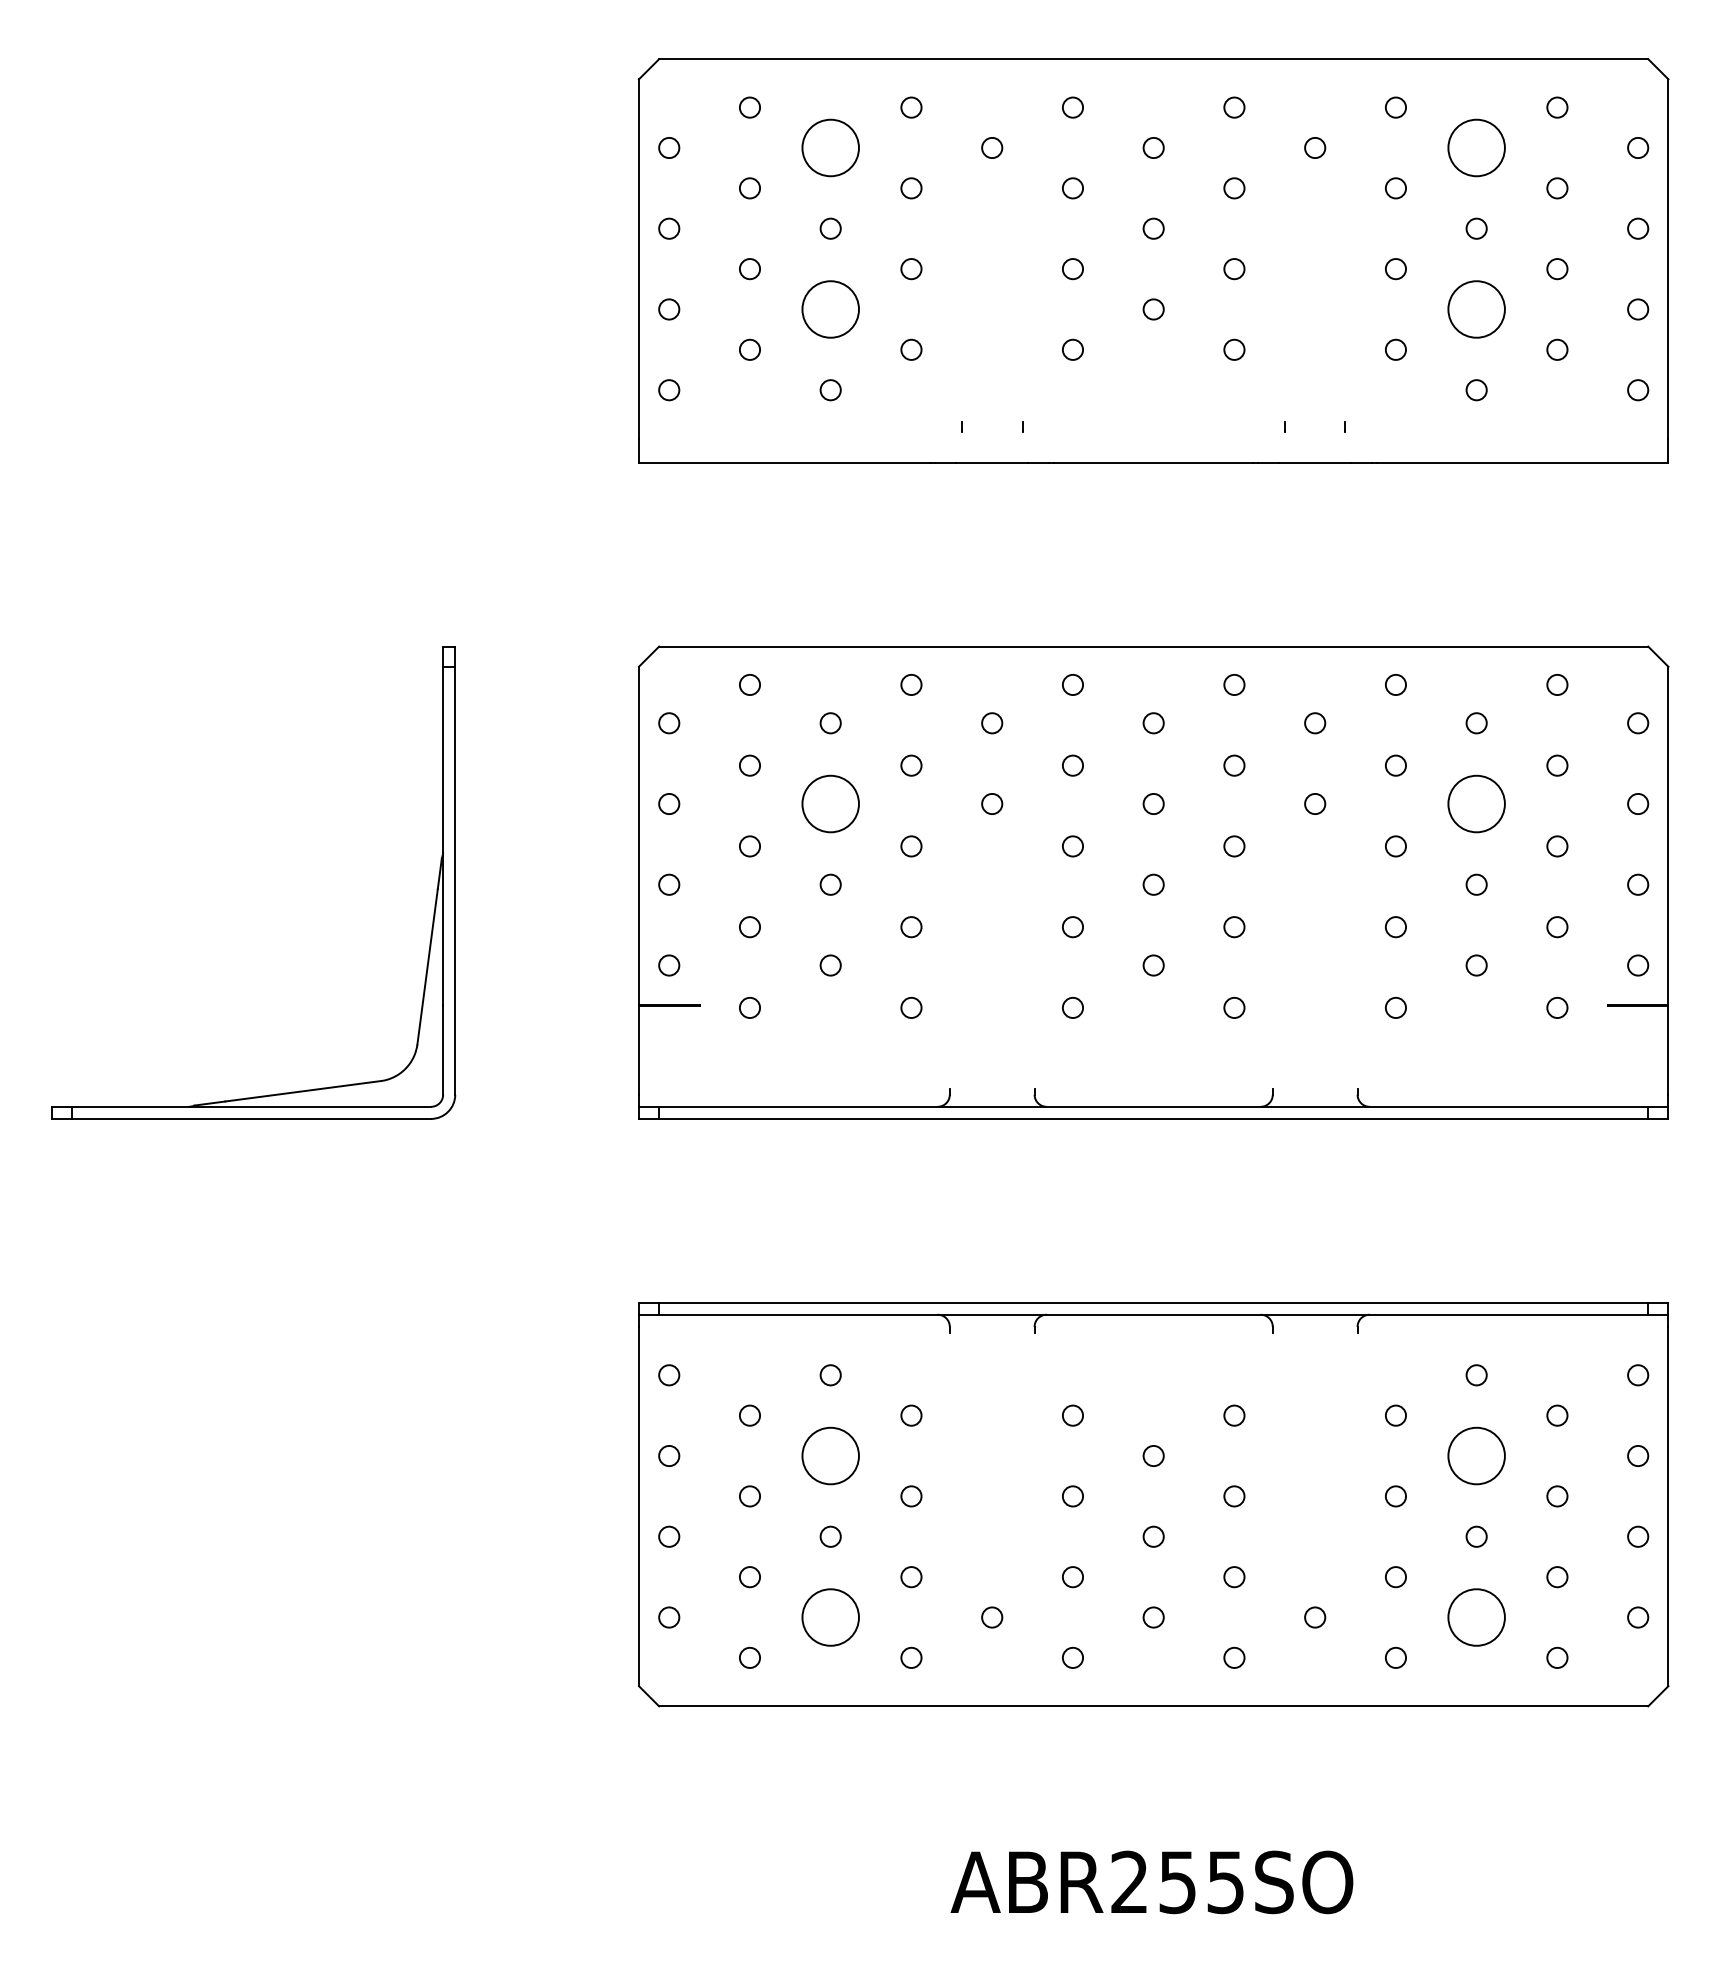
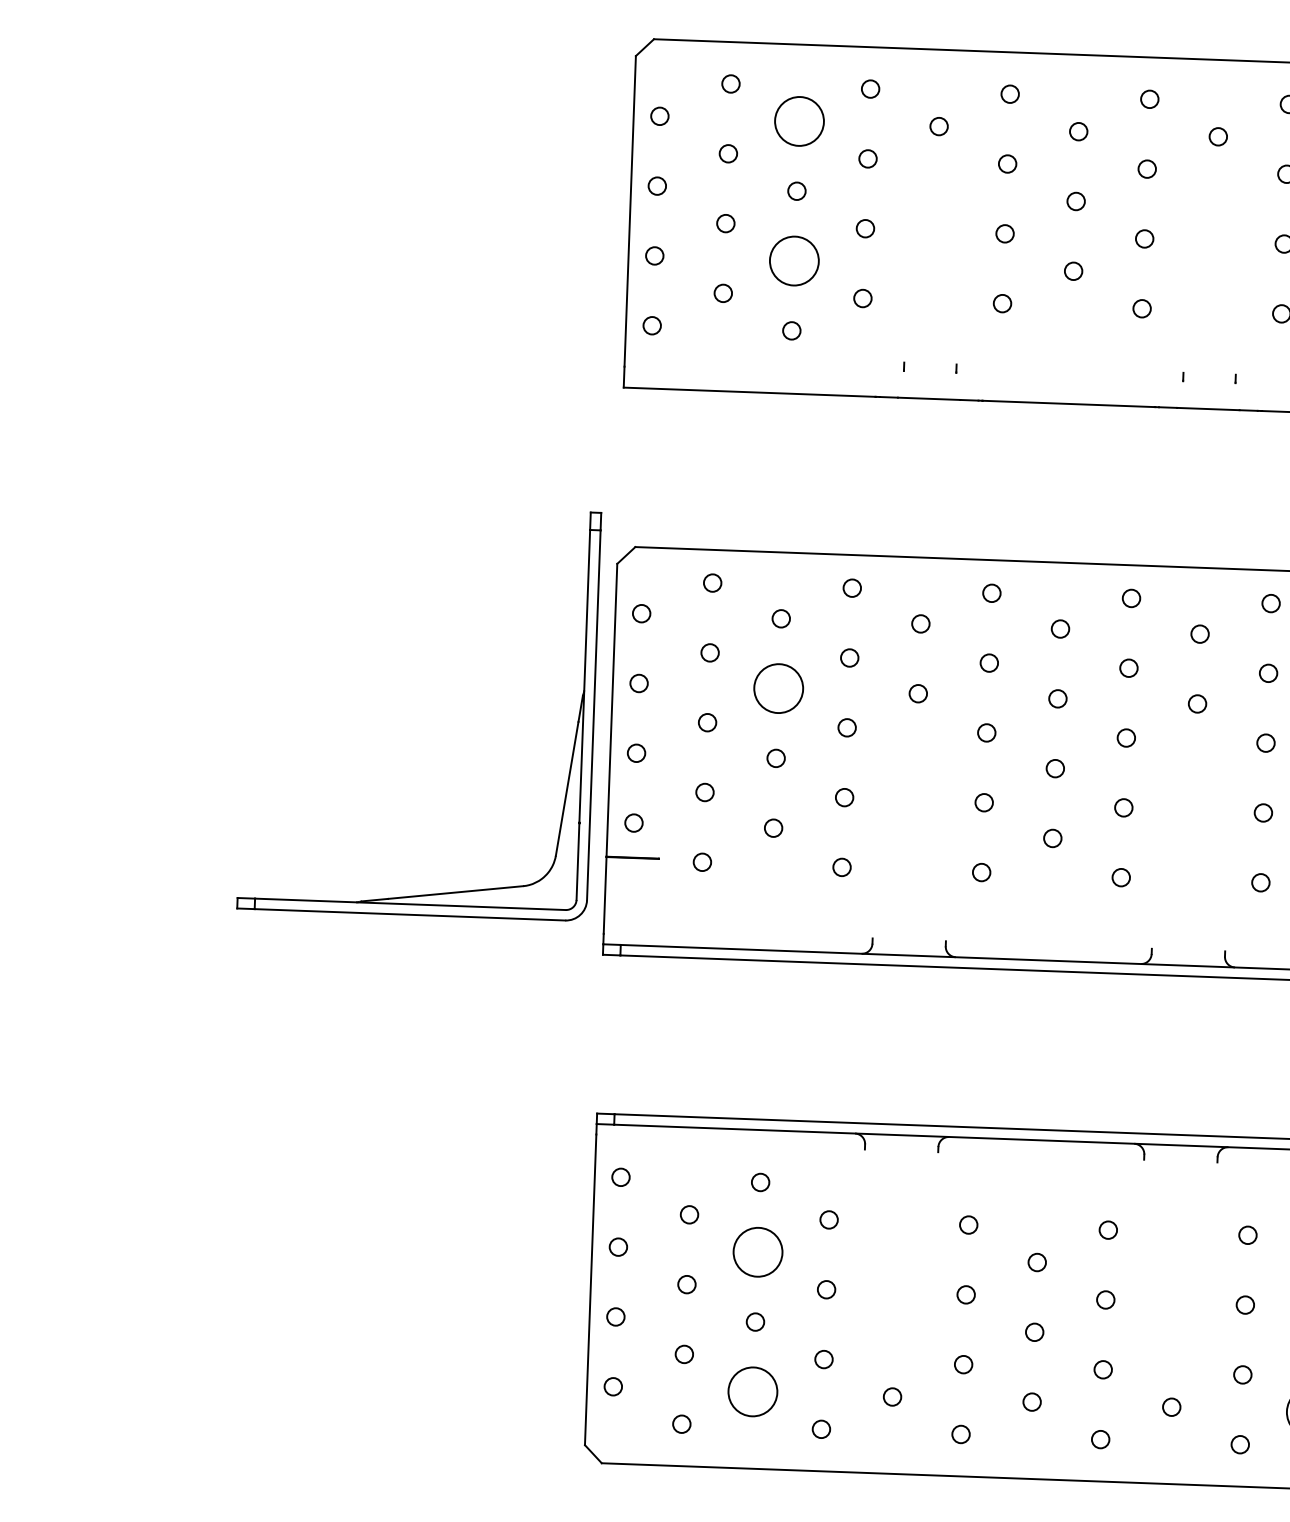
part: (434, 904) -> (575, 735), moved

